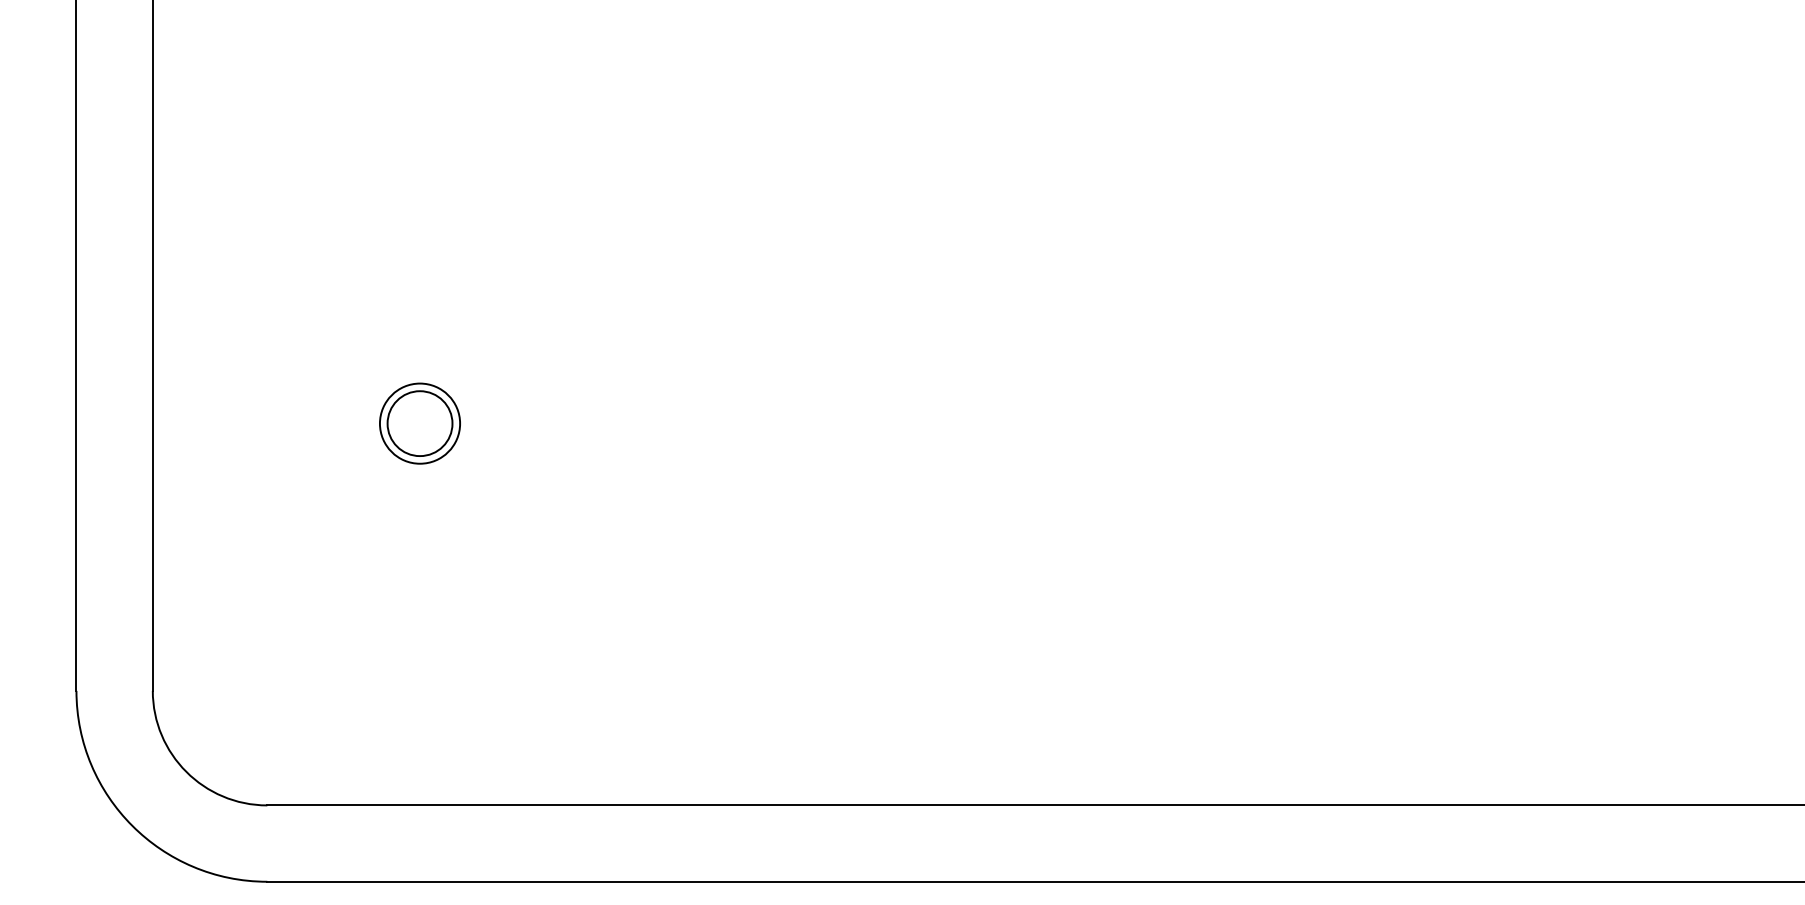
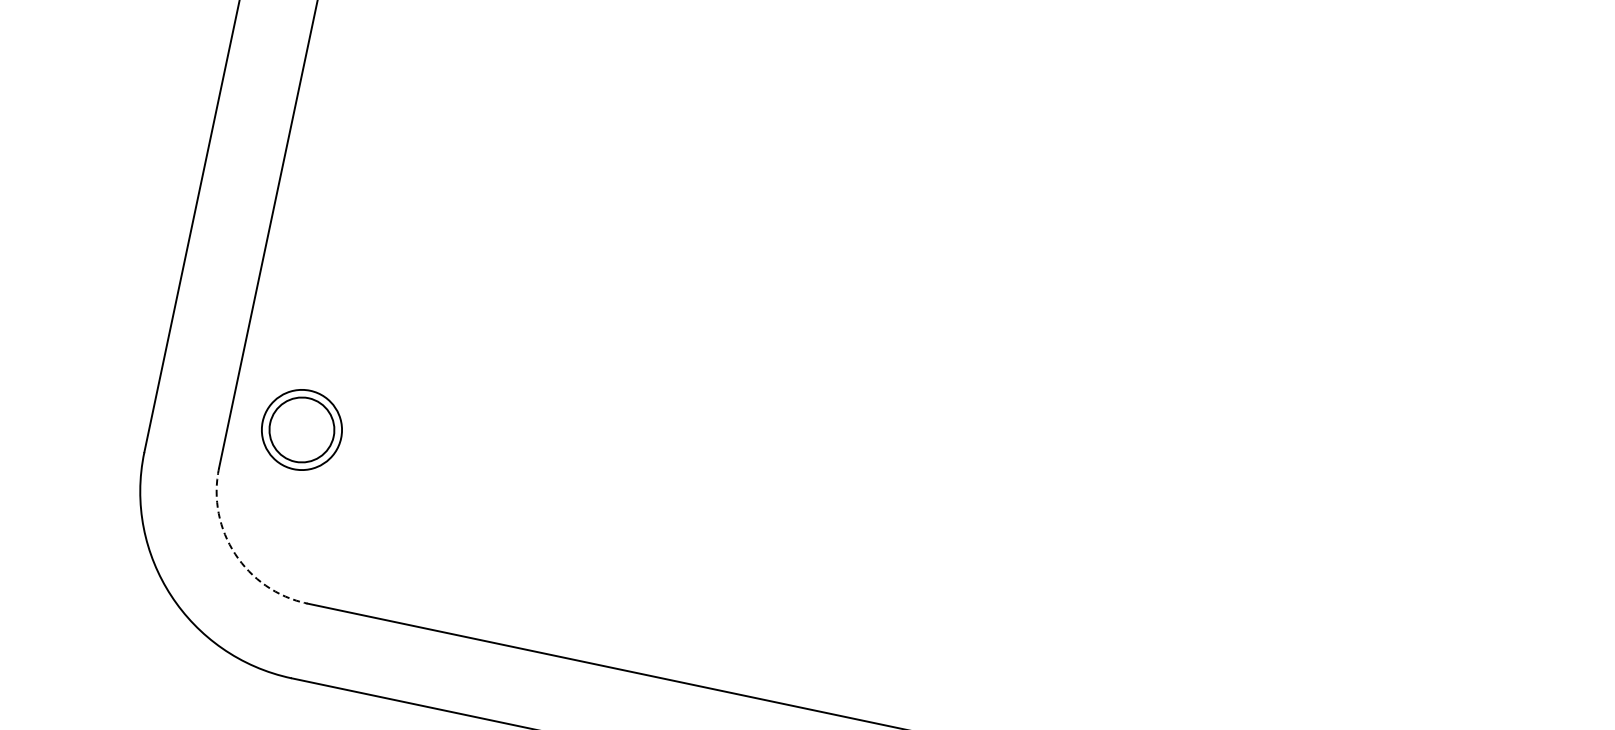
part: (419, 423) -> (301, 429), moved
arc: (186, 771) -> (235, 553), solid -> dashed

